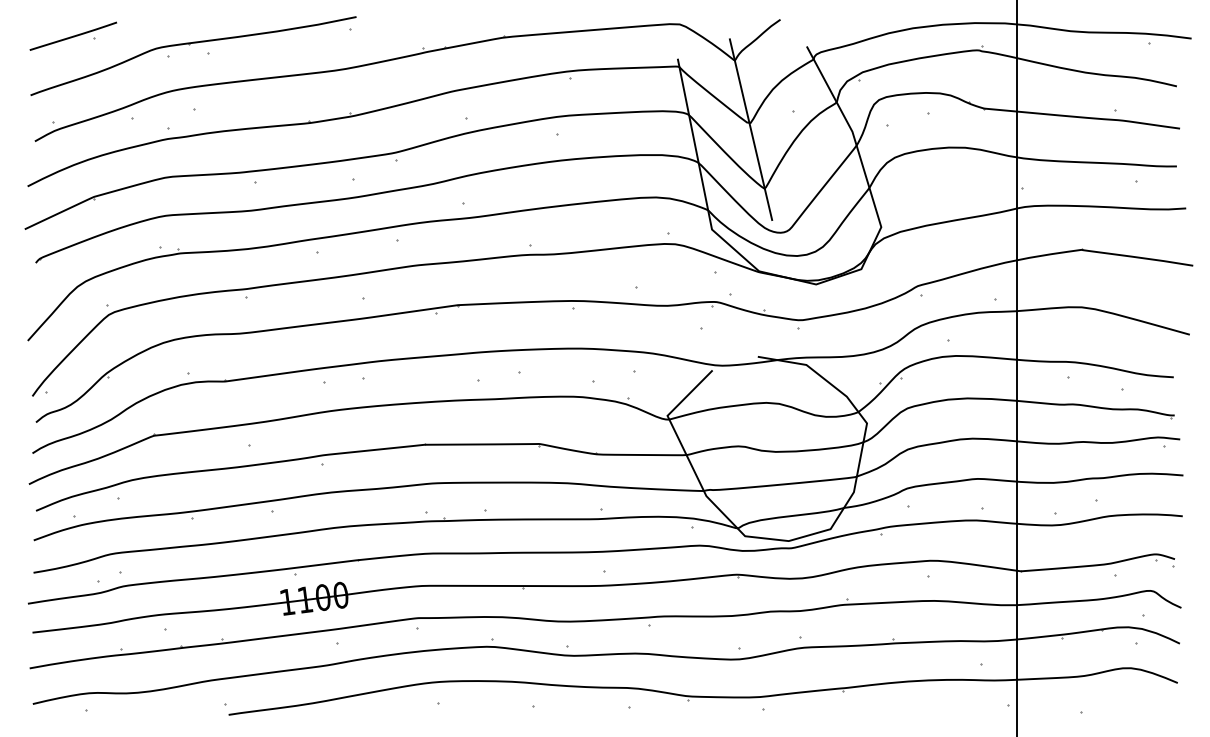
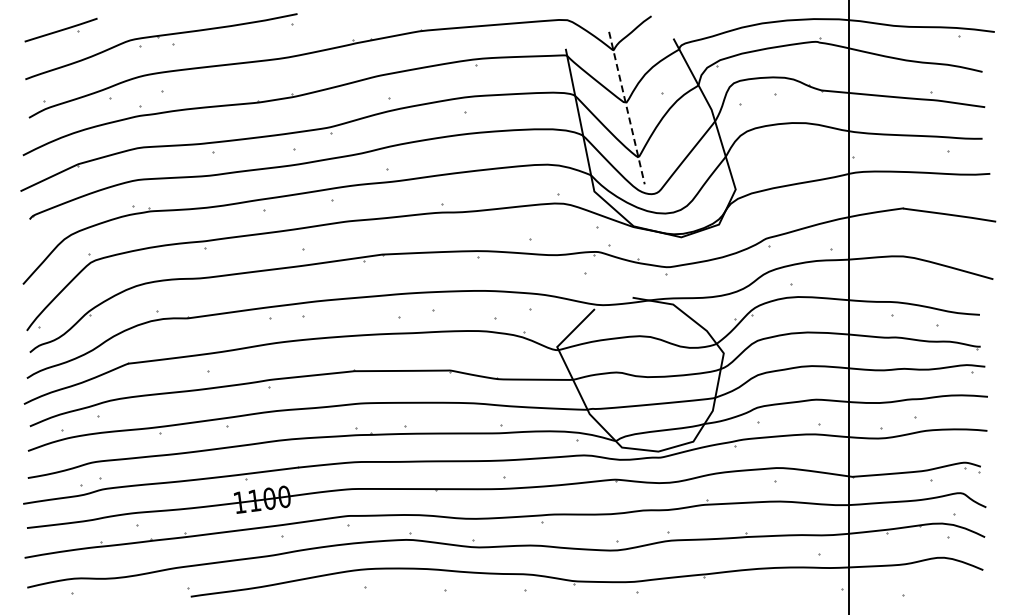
line: (751, 130) -> (627, 108), solid -> dashed

